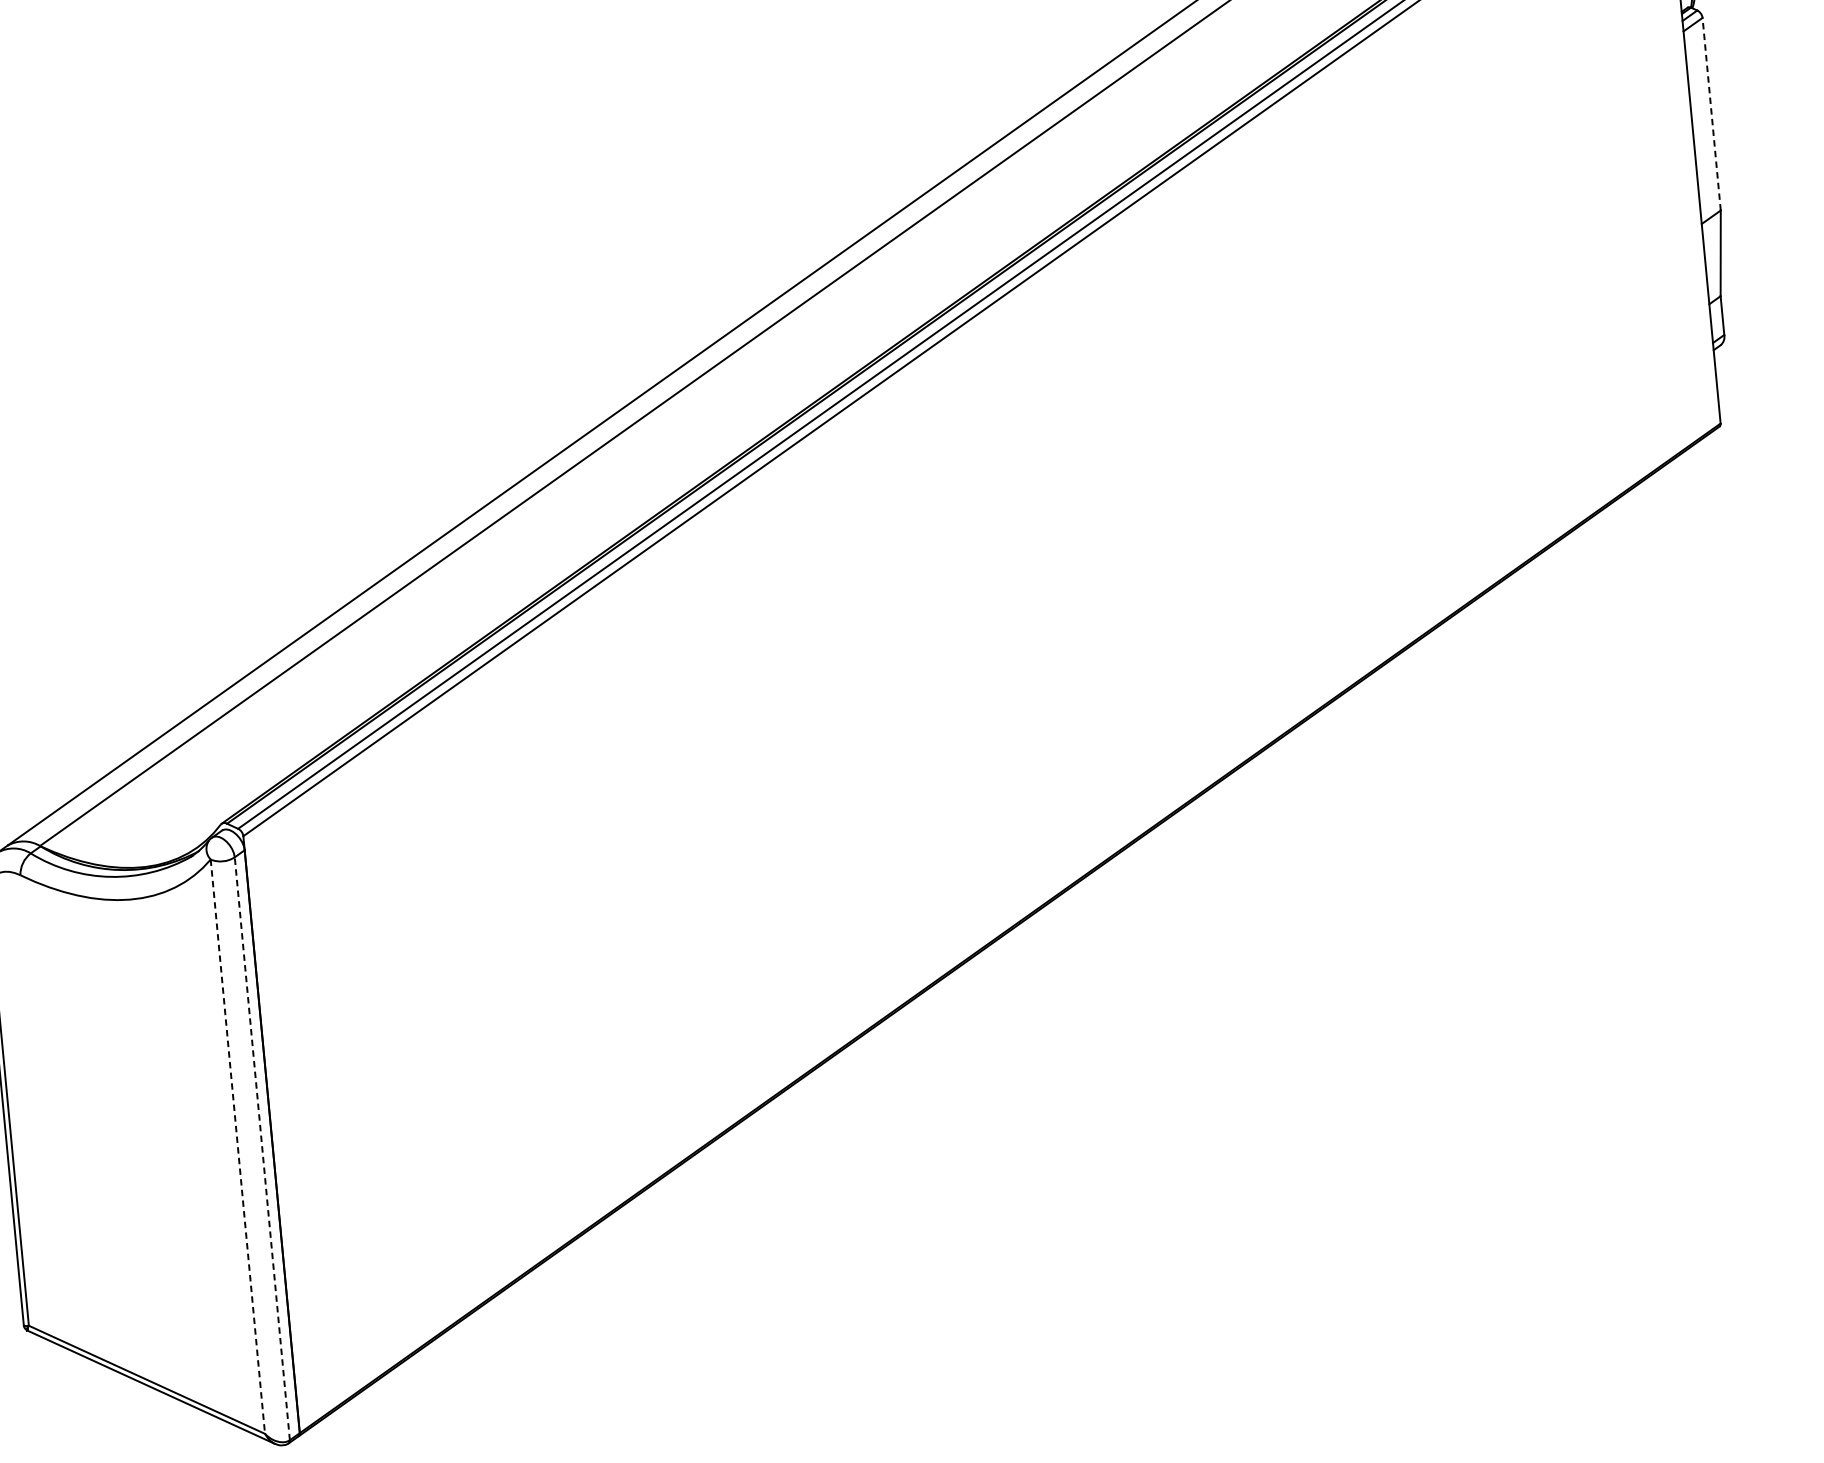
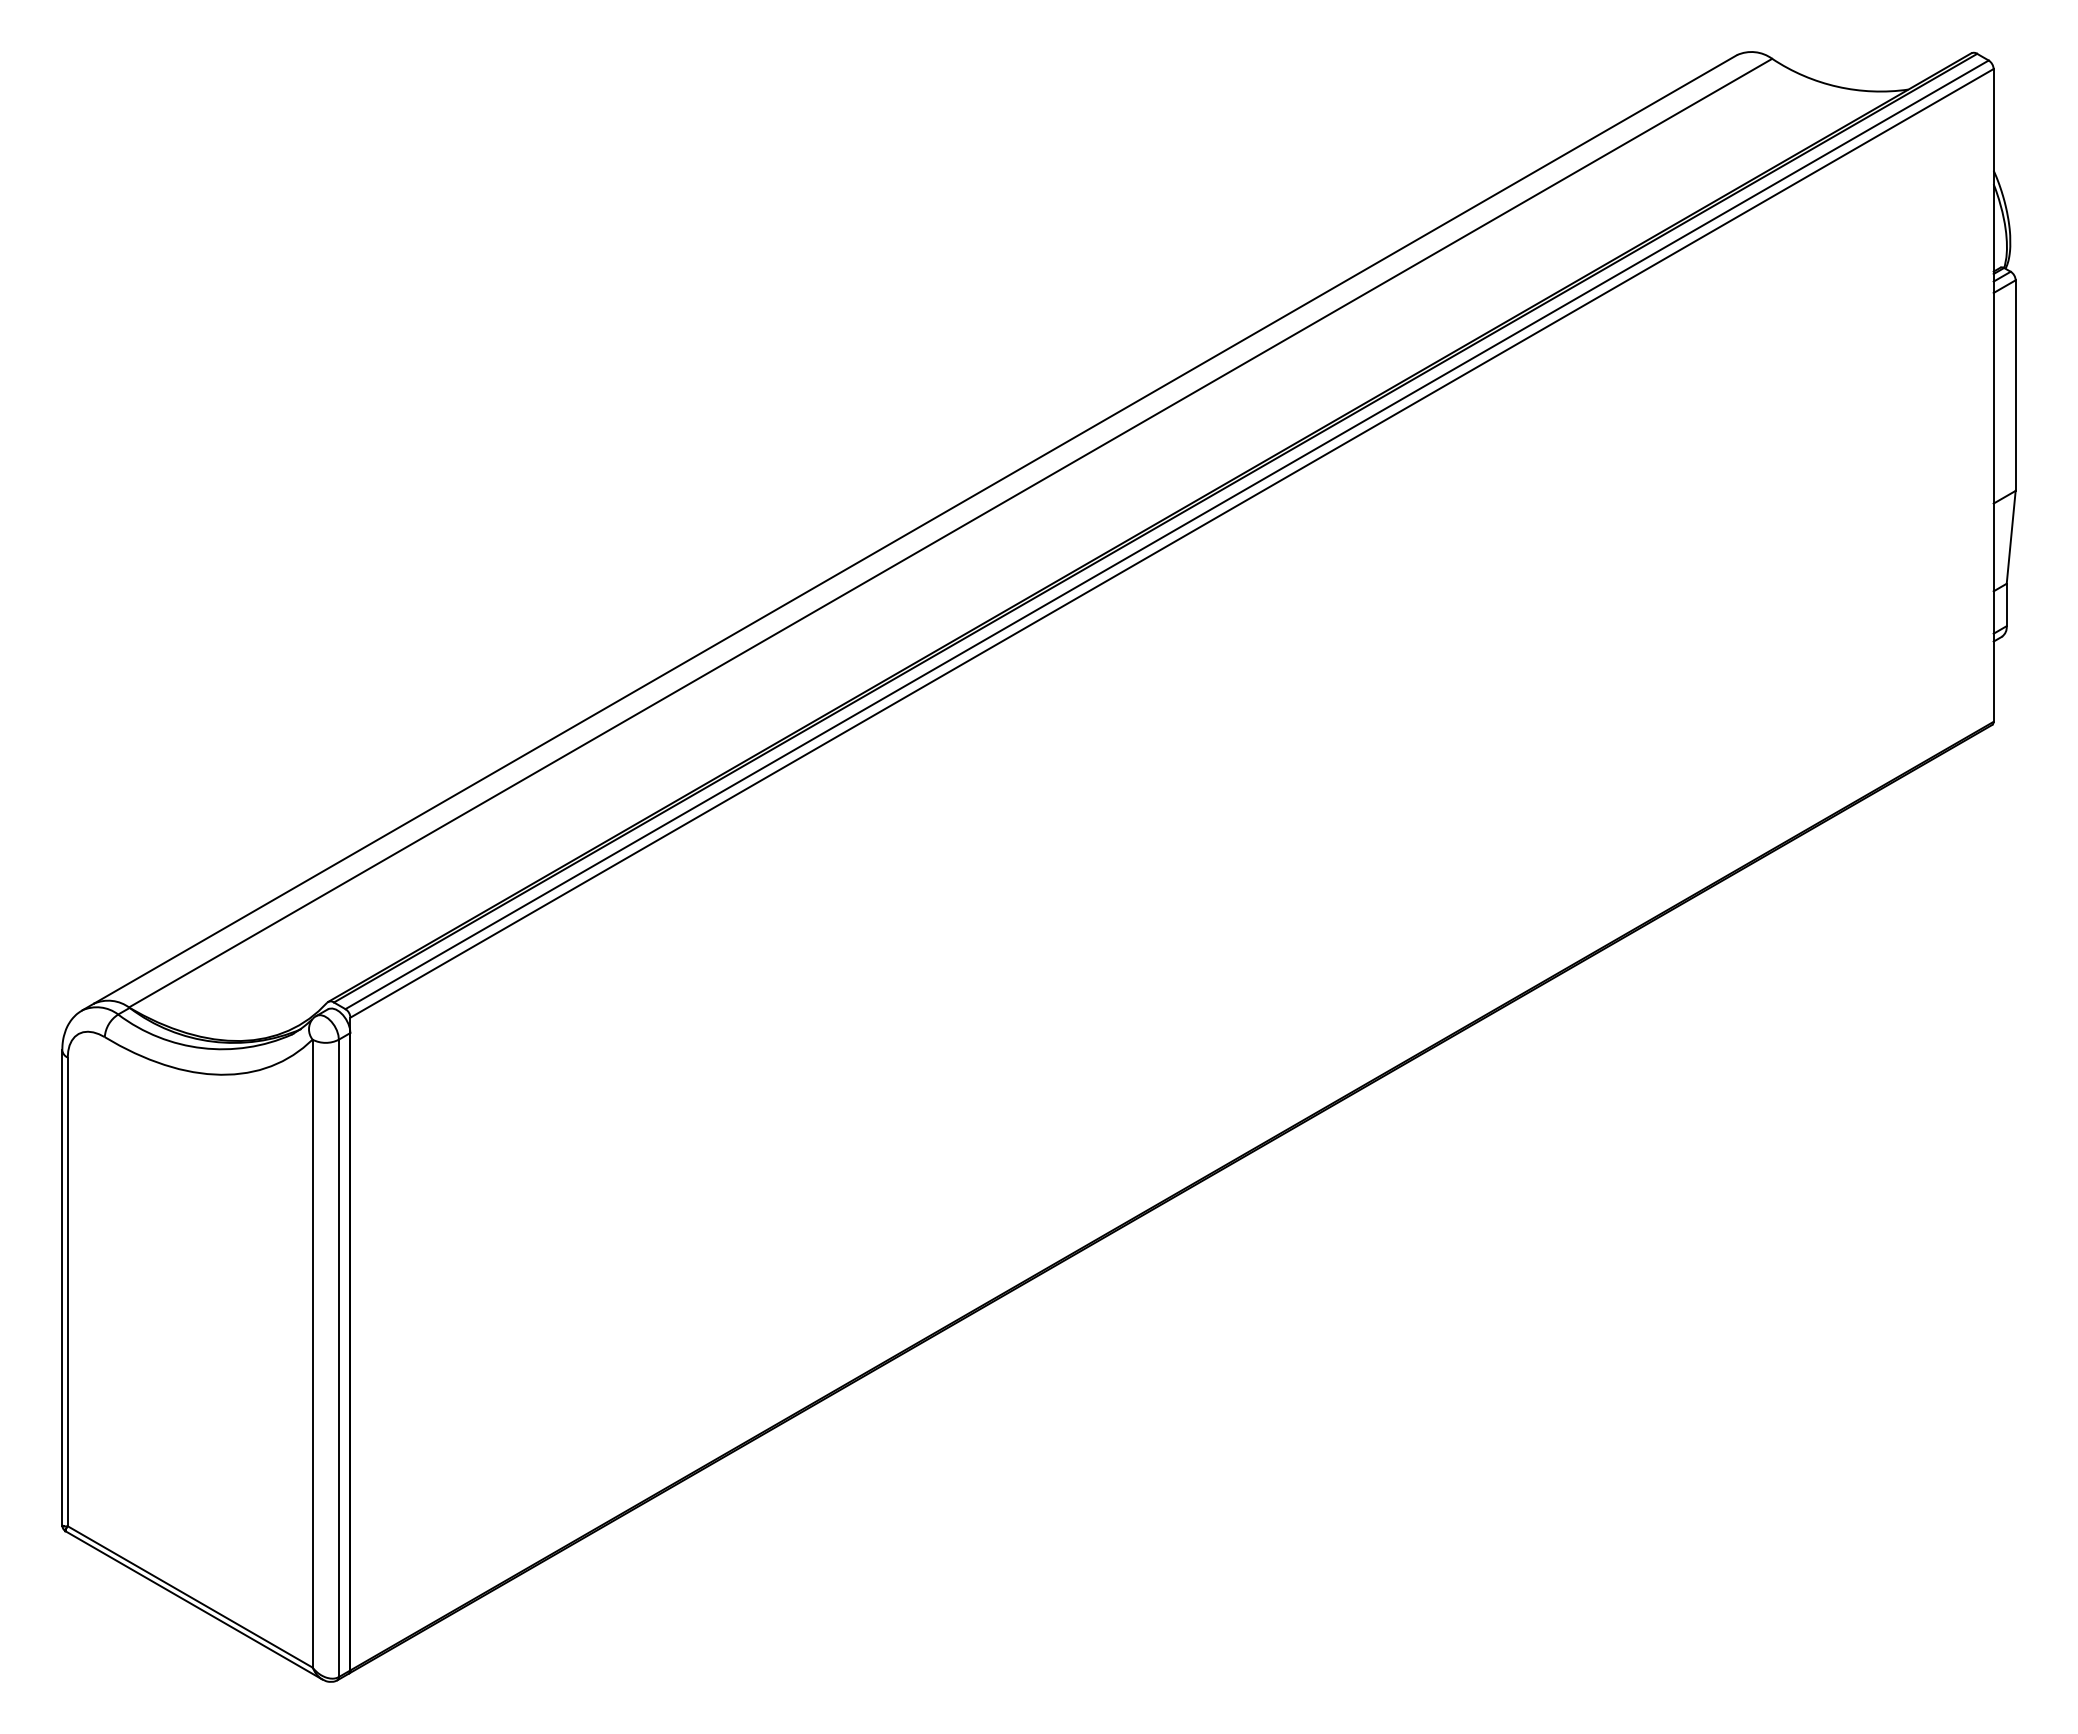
line: (1711, 114) -> (2015, 385), dashed -> solid
line: (237, 1146) -> (312, 1353), dashed -> solid
line: (261, 1148) -> (338, 1358), dashed -> solid

